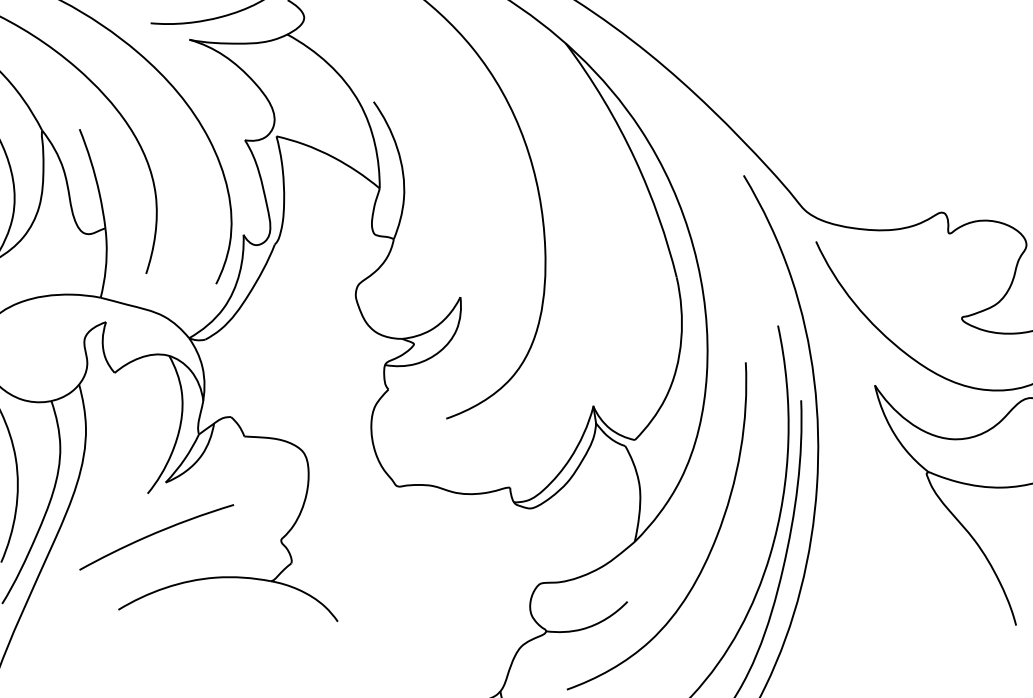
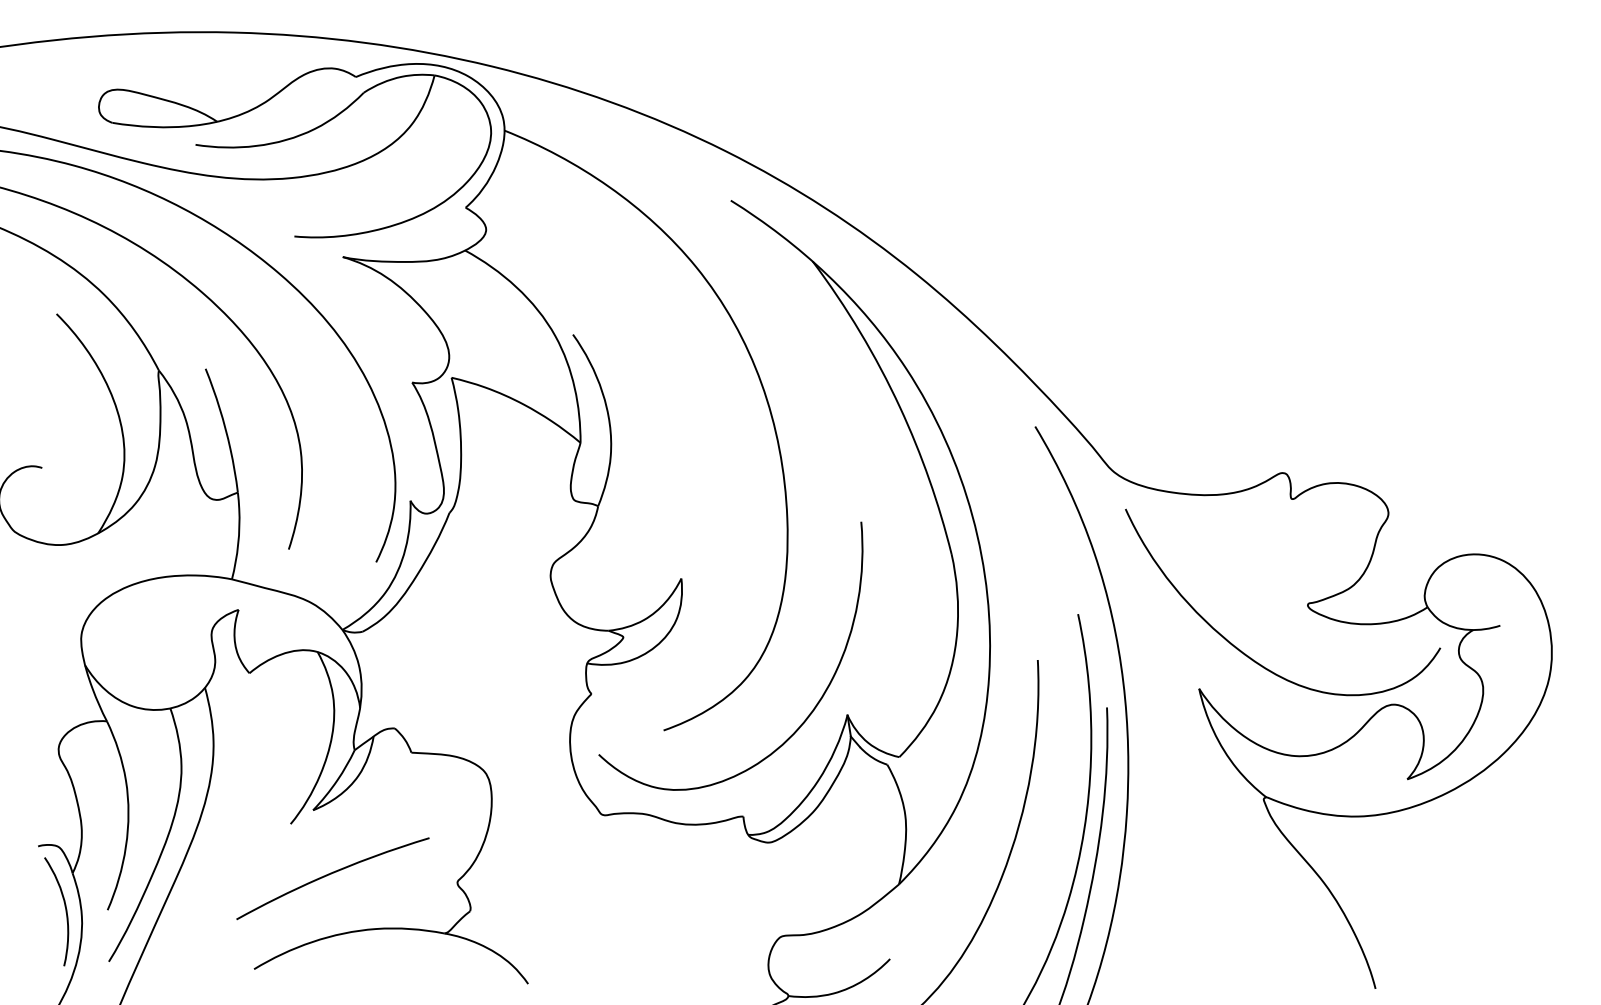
curve: (559, 409) -> (805, 718), added
curve: (155, 534) -> (331, 874), moved

